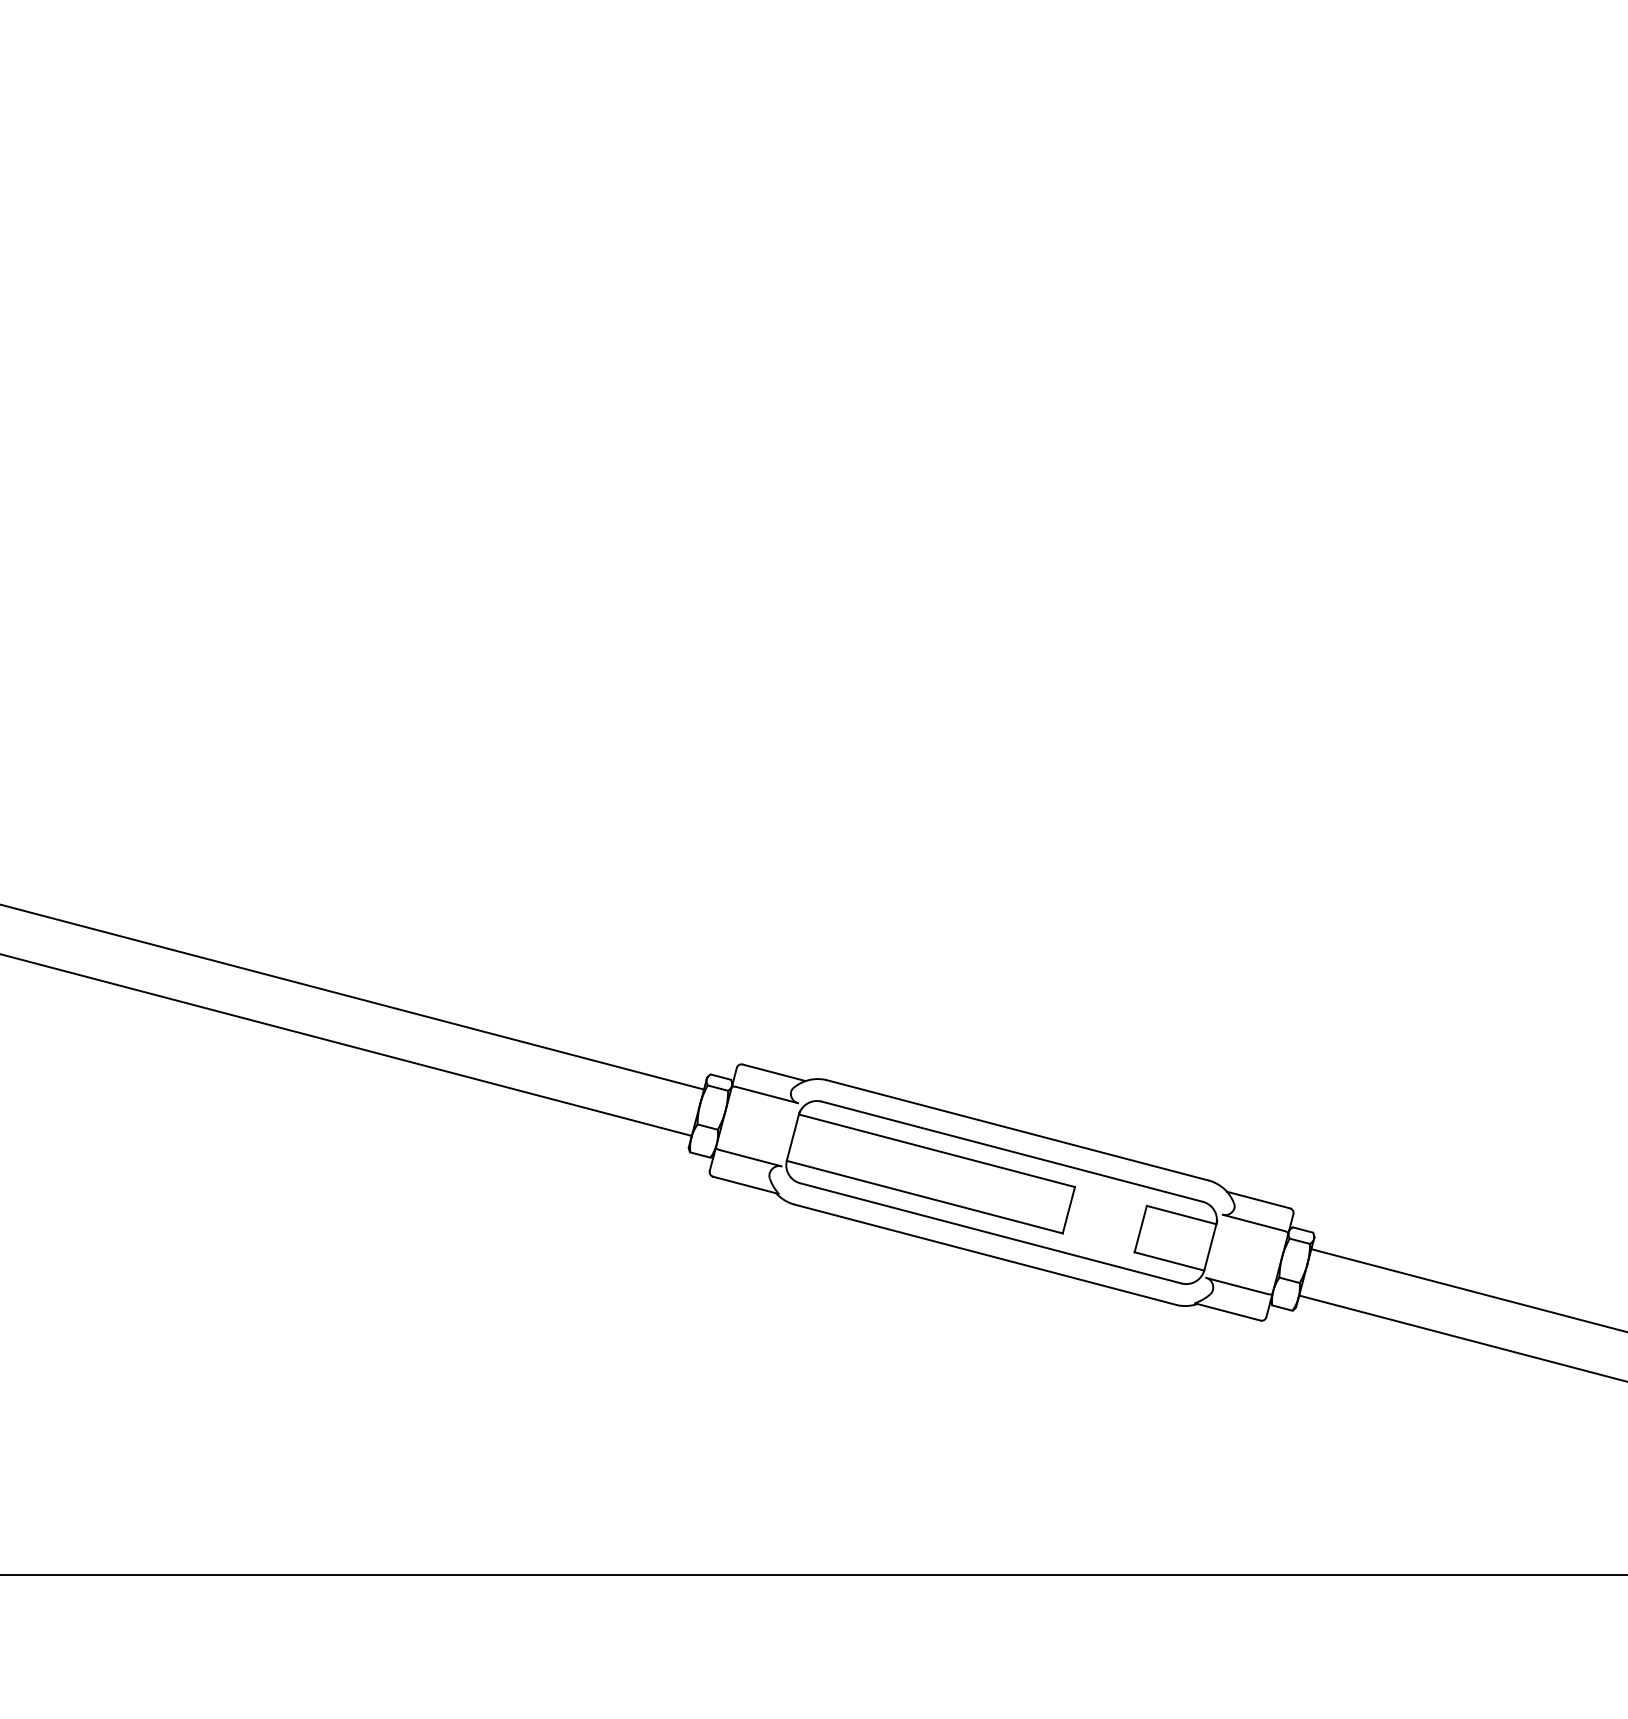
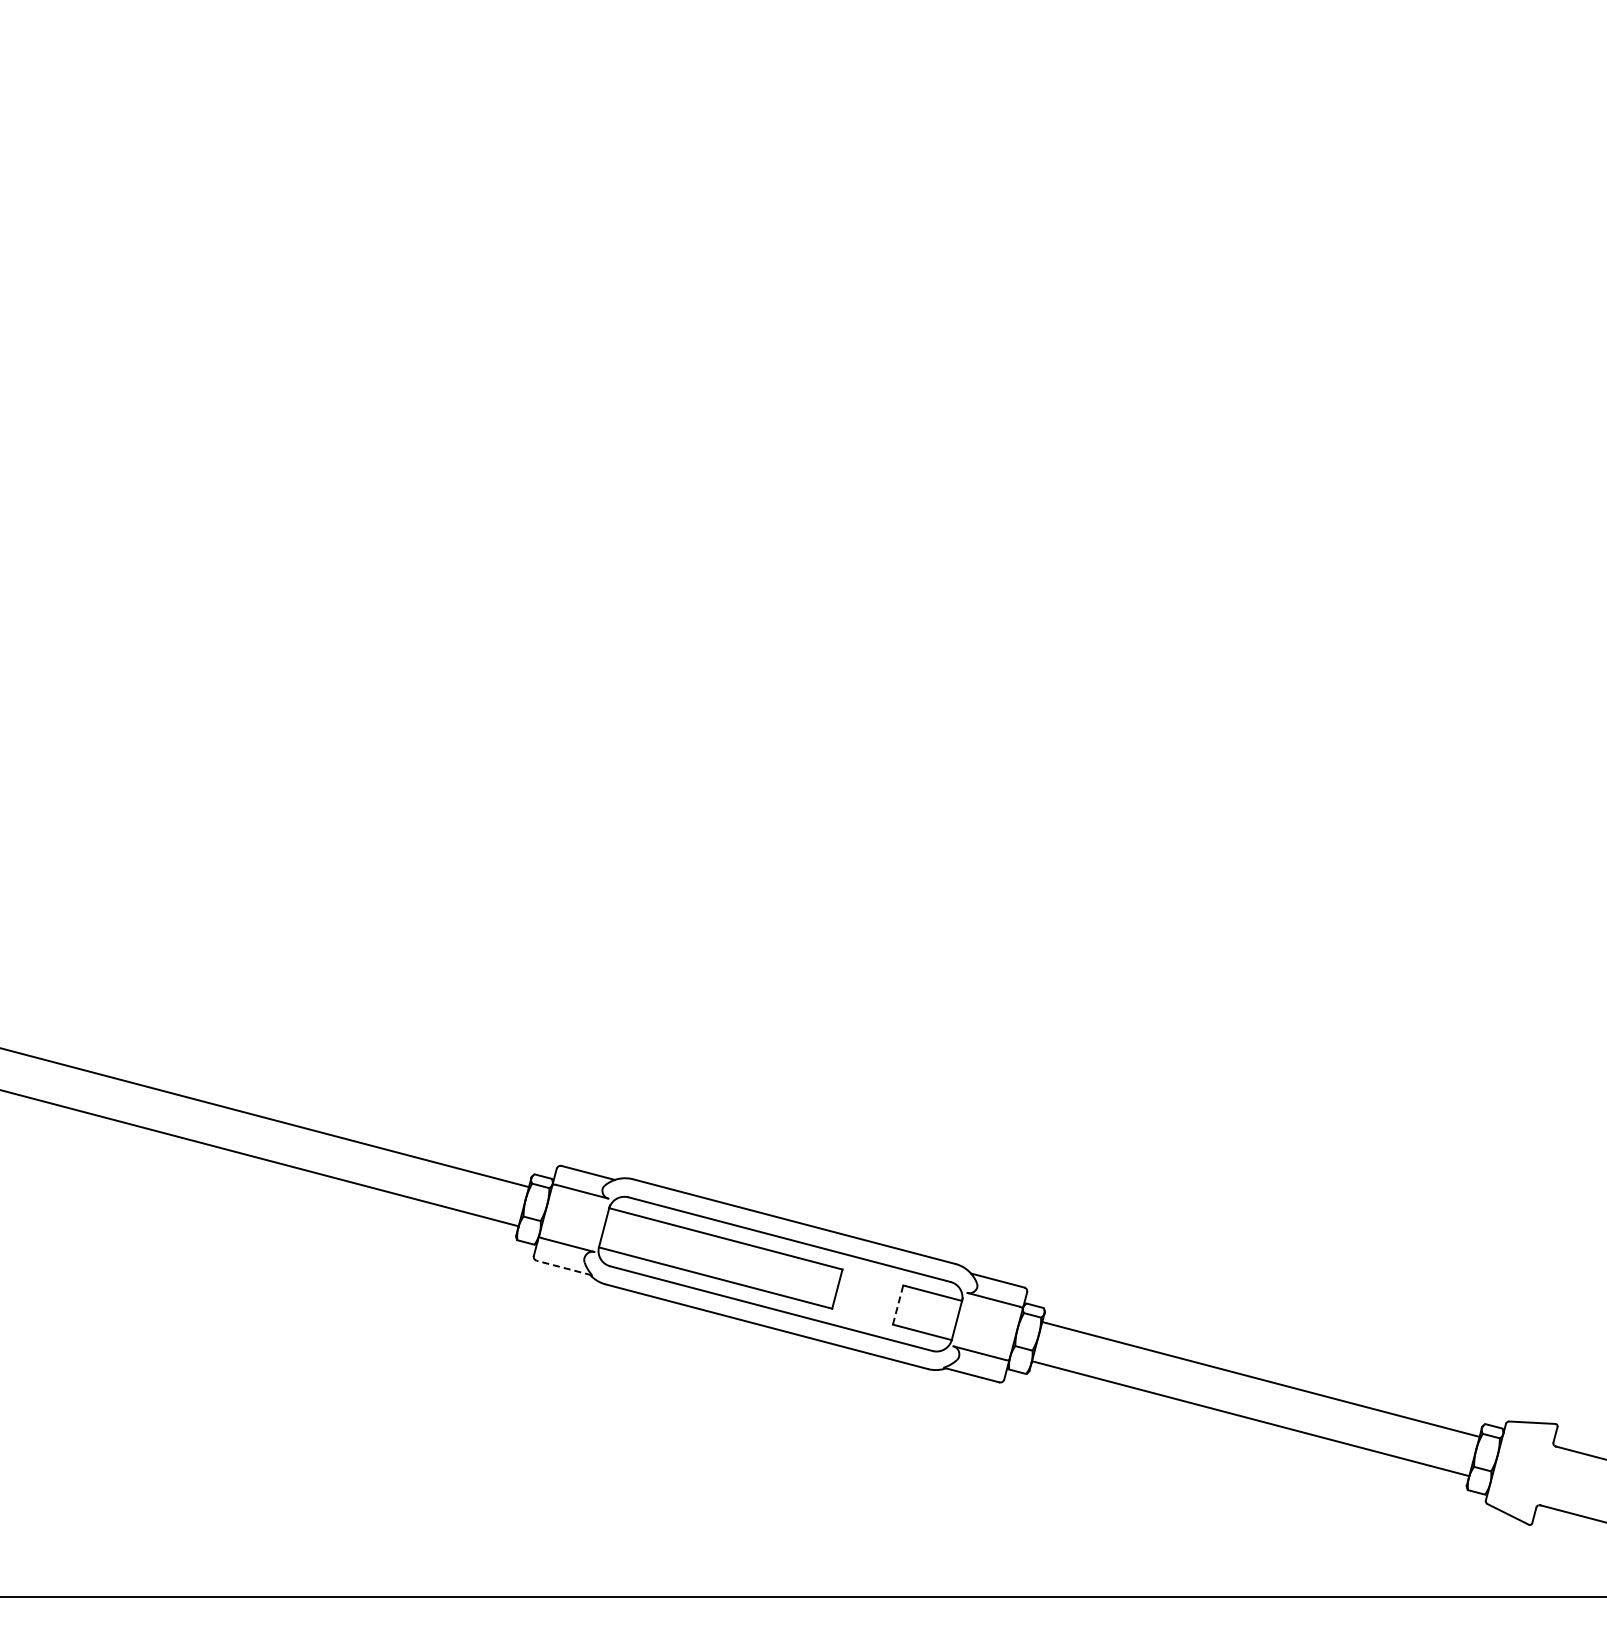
line: (744, 1184) -> (563, 1267), solid -> dashed
line: (1141, 1228) -> (898, 1304), solid -> dashed

